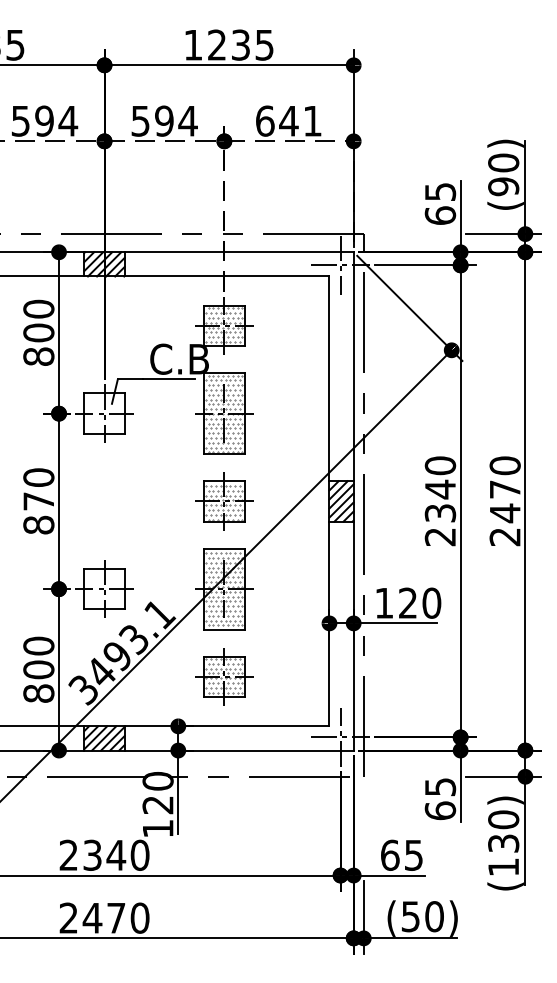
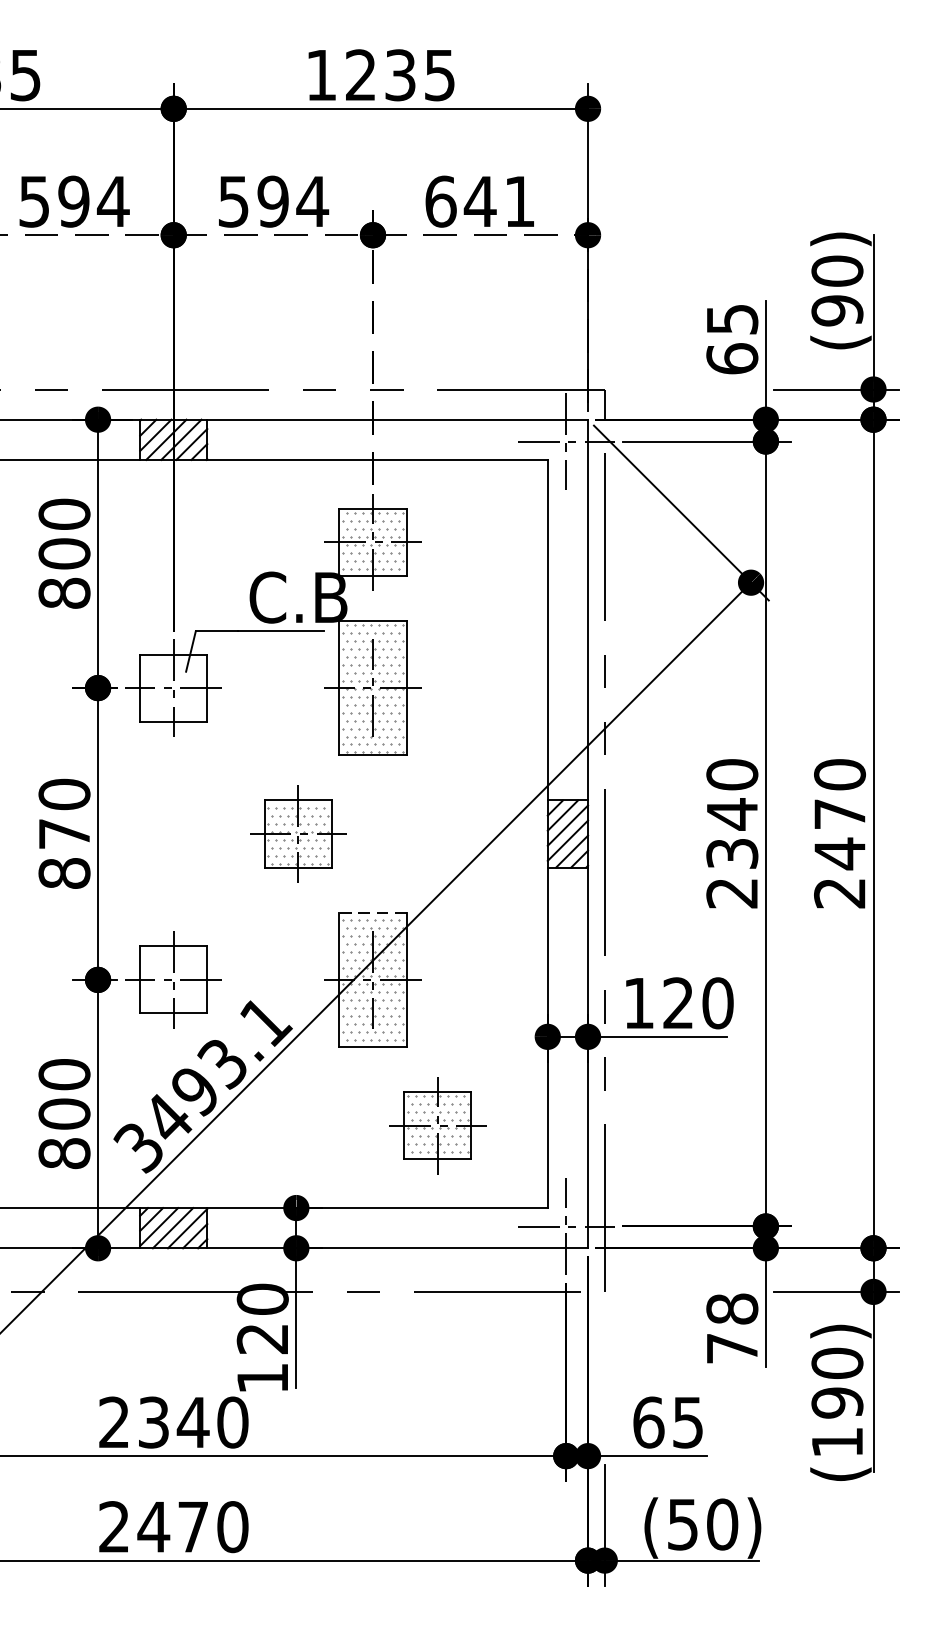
part: (224, 501) -> (298, 834), moved
line: (223, 548) -> (371, 912), solid -> dashed
part: (224, 676) -> (438, 1125), moved
text: (440, 798) -> (732, 1328), 65 -> 78
text: (503, 843) -> (837, 1402), (130) -> (190)

